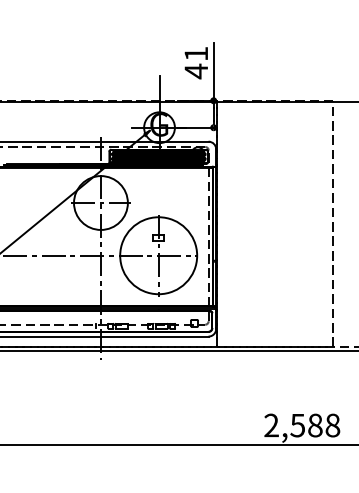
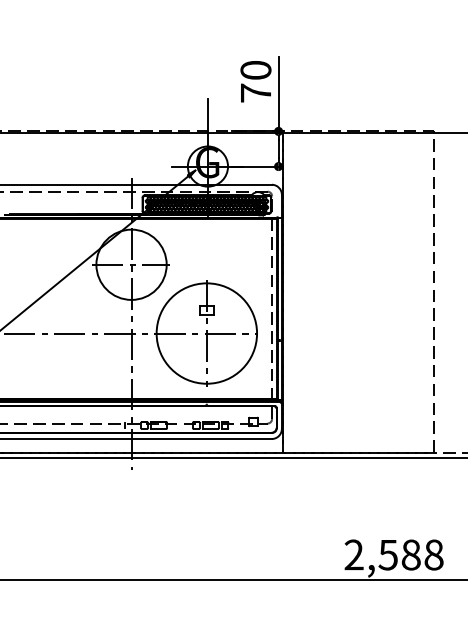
text: (196, 62) -> (256, 81), 41 -> 70

